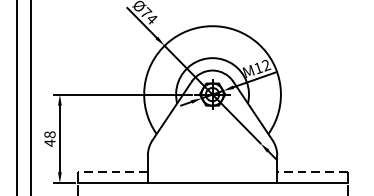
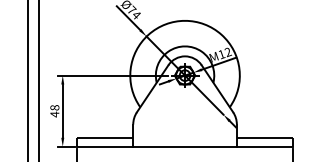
line: (111, 171) -> (104, 137), dashed -> solid
line: (311, 171) -> (264, 137), dashed -> solid

